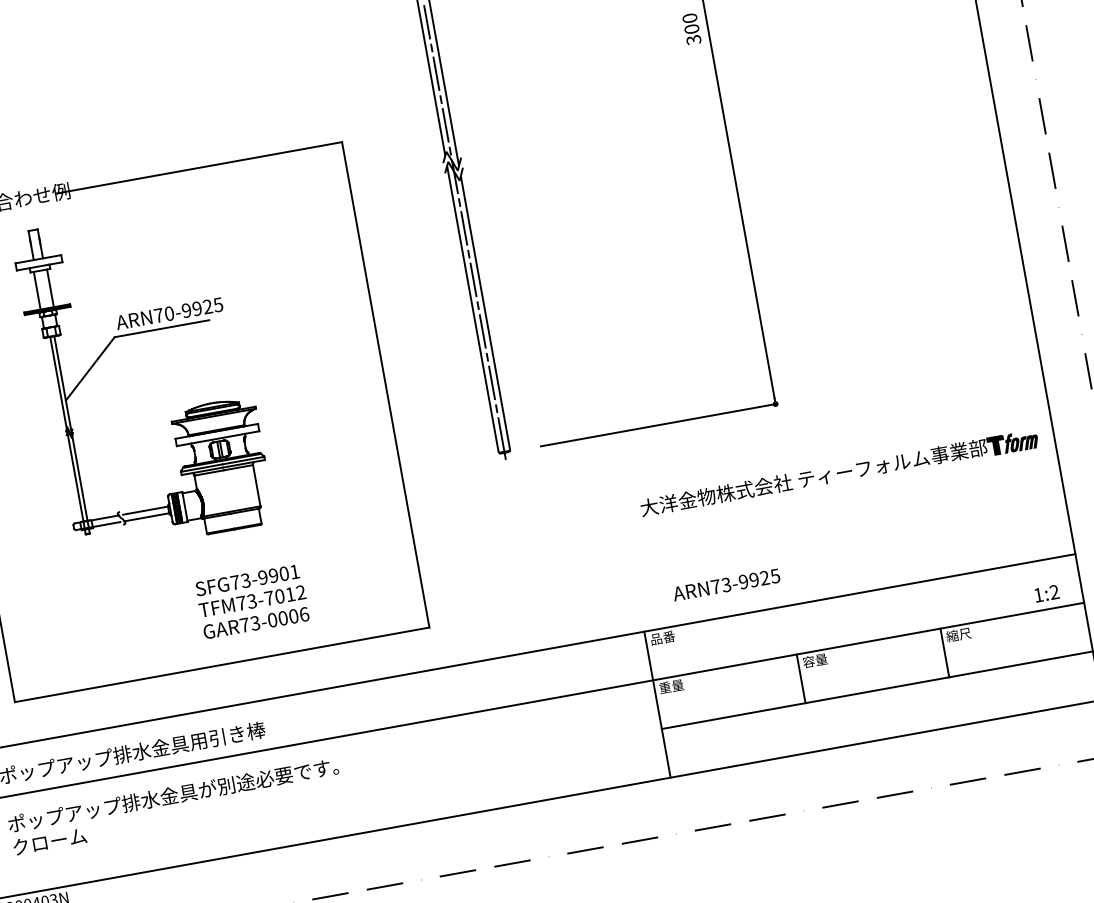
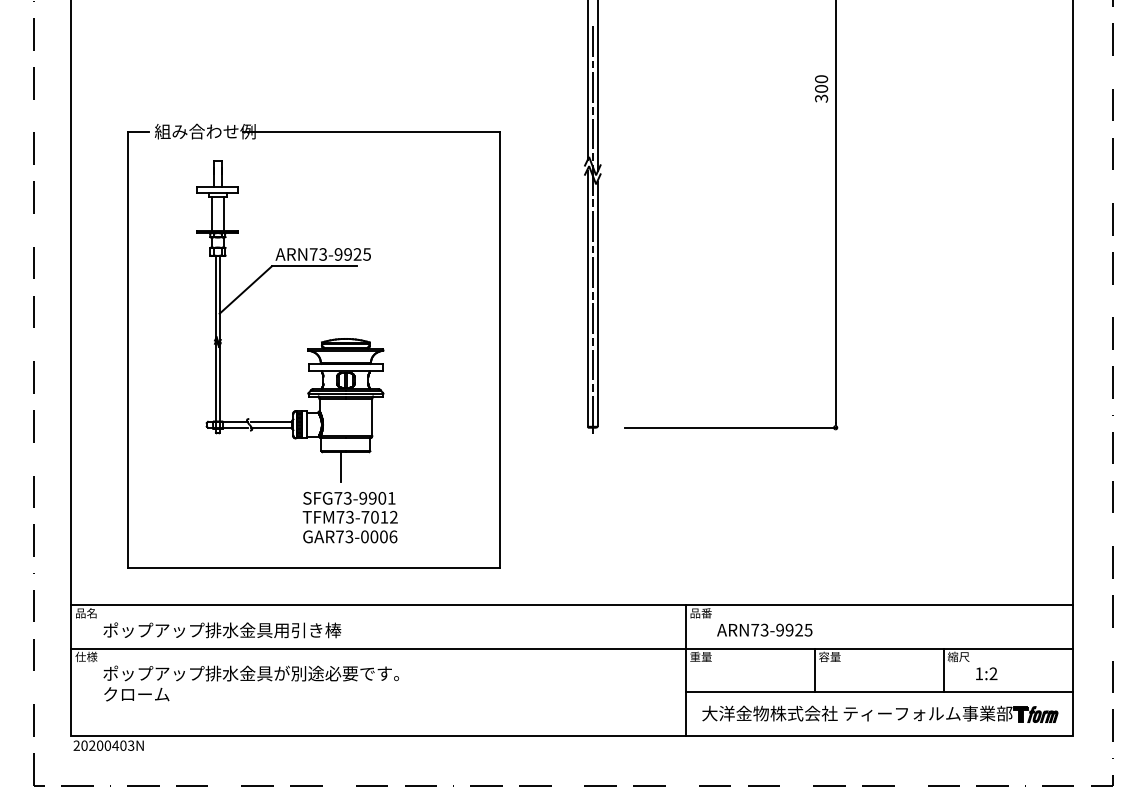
text: (169, 313) -> (323, 254), ARN70-9925 -> ARN73-9925
part: (839, 472) -> (880, 713), moved
line: (232, 547) -> (341, 467), added
text: (726, 584) -> (764, 629), moved
text: (1046, 593) -> (986, 673), moved

